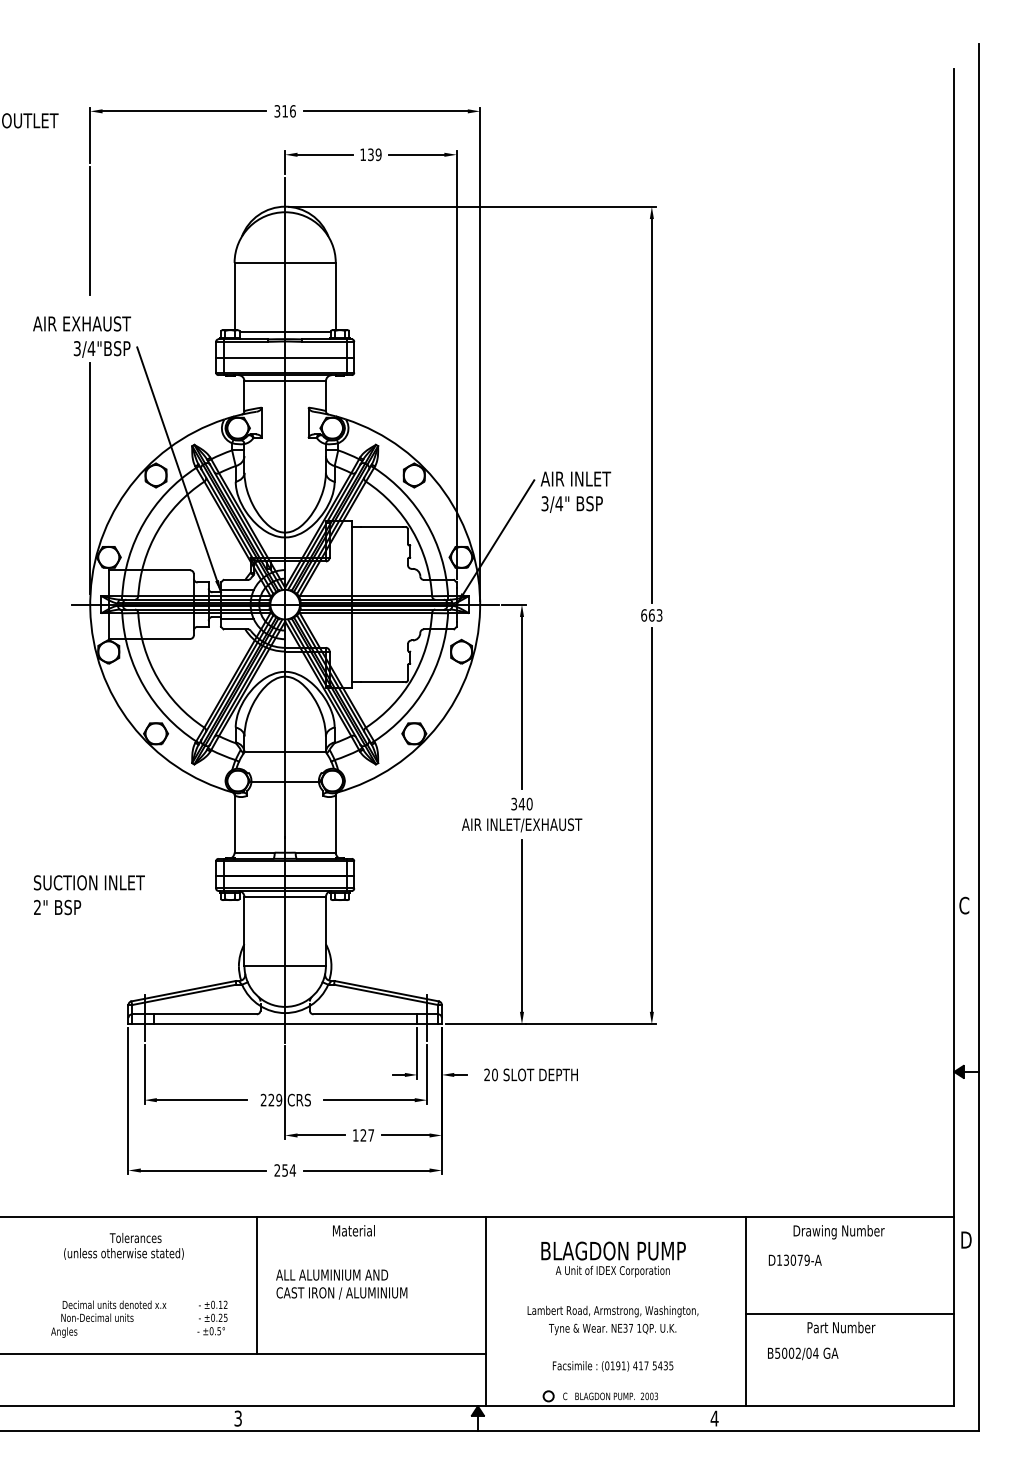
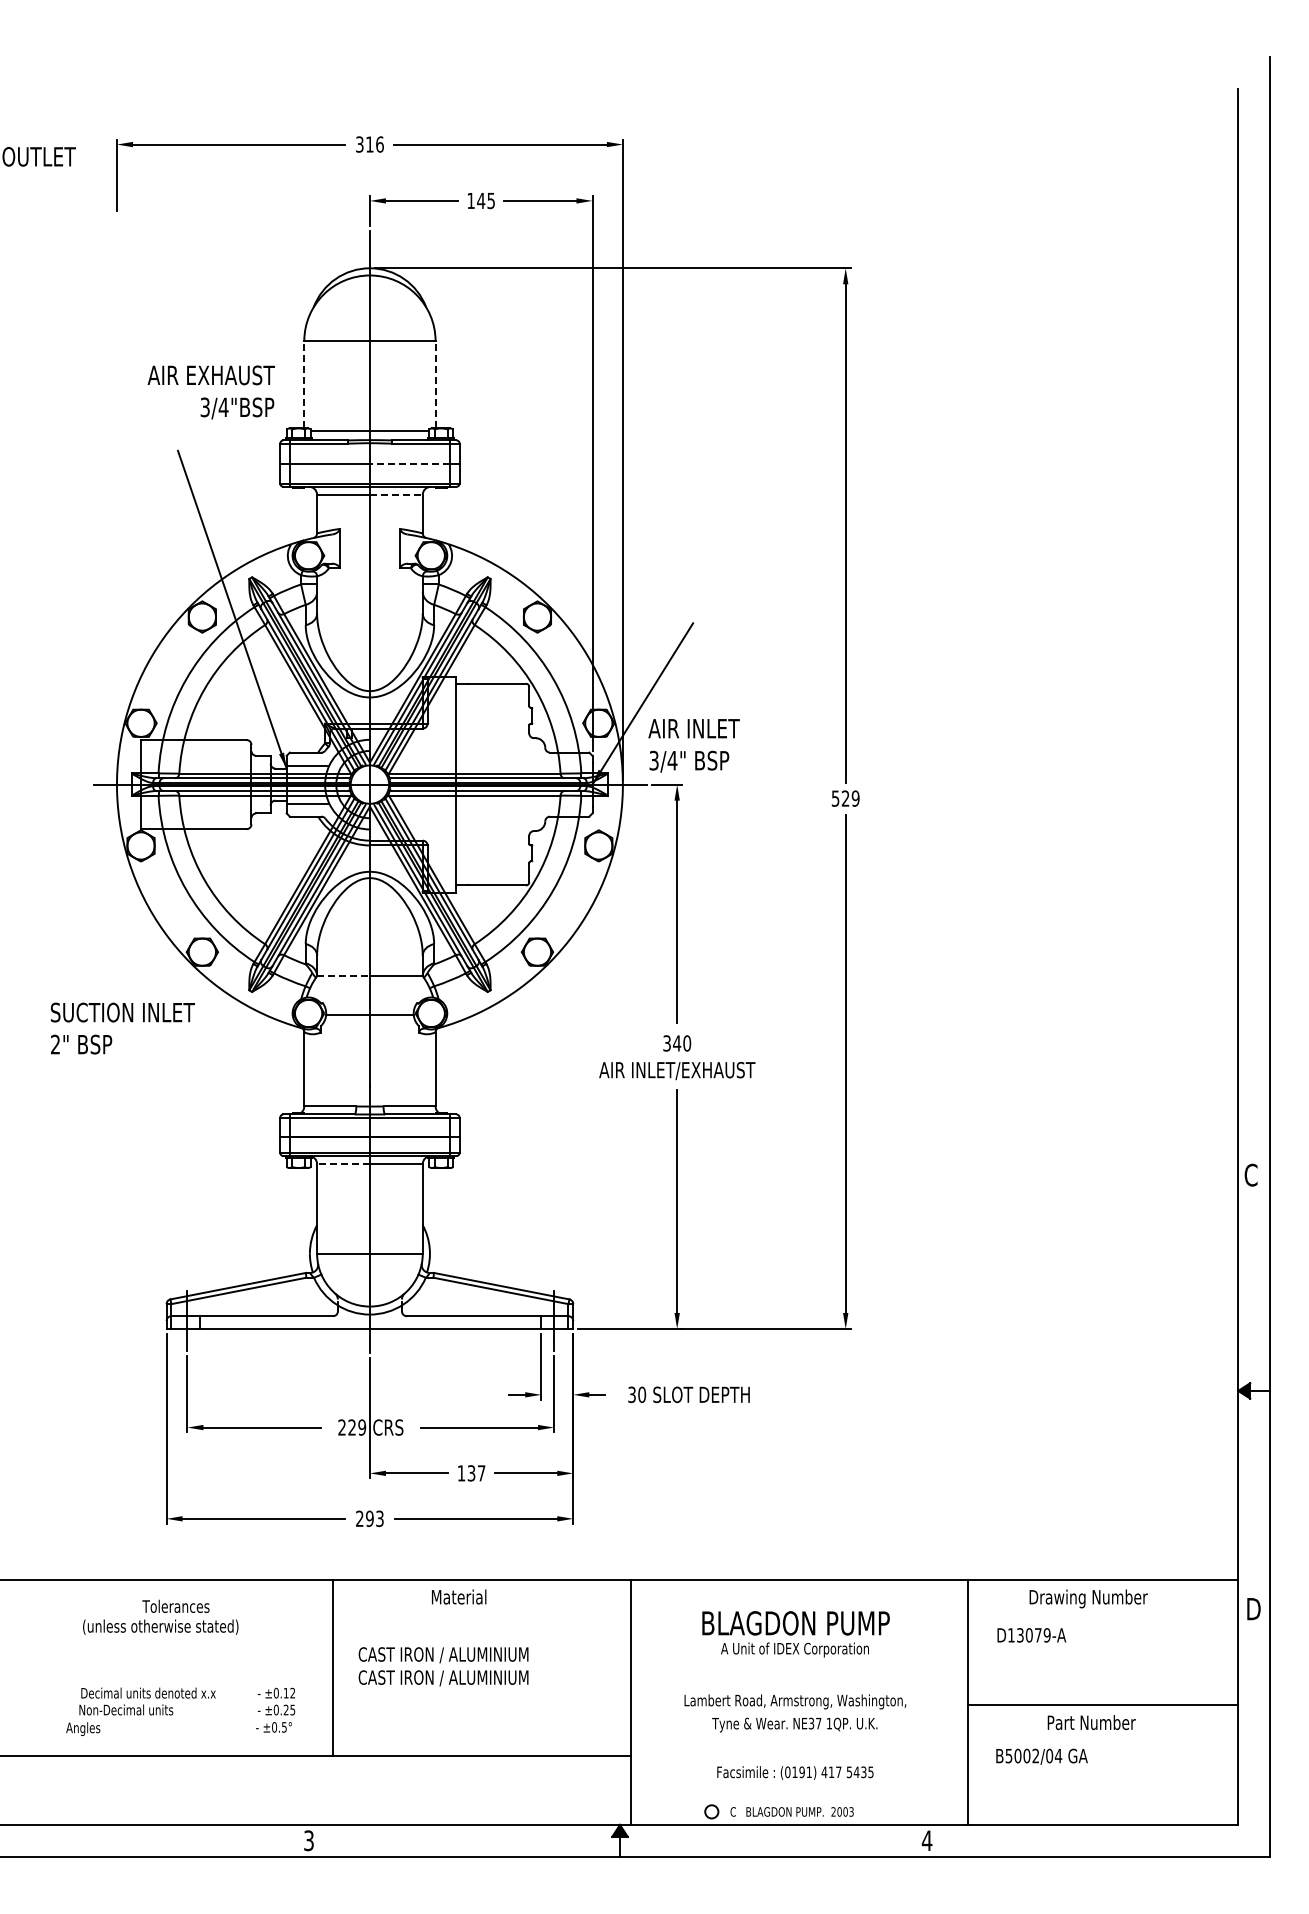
text: (375, 154) -> (486, 200), 139 -> 145
line: (89, 230) -> (116, 299), removed
line: (234, 296) -> (304, 384), solid -> dashed
line: (335, 296) -> (435, 384), solid -> dashed
text: (81, 337) -> (210, 392), moved
line: (315, 357) -> (409, 464), solid -> dashed
line: (305, 381) -> (396, 494), solid -> dashed
line: (89, 478) -> (116, 620), removed
text: (575, 492) -> (693, 745), moved
text: (651, 615) -> (845, 798), 663 -> 529
line: (265, 752) -> (344, 976), solid -> dashed
text: (89, 895) -> (122, 1028), moved
line: (264, 897) -> (343, 1164), solid -> dashed
text: (486, 1075) -> (631, 1395), 20 -> 30
text: (363, 1135) -> (471, 1473), 127 -> 137
text: (289, 1170) -> (375, 1518), 254 -> 293
text: (341, 1275) -> (443, 1655), ALL ALUMINIUM AND -> CAST IRON / ALUMINIUM

